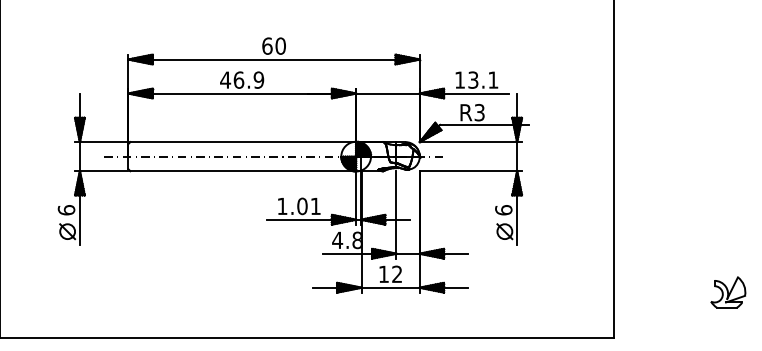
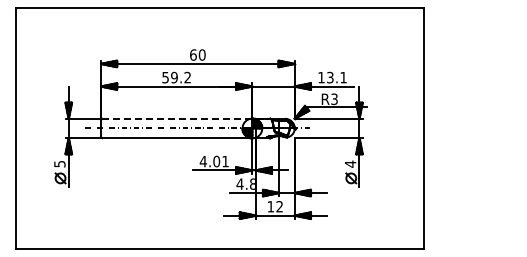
text: (241, 79) -> (176, 77), 46.9 -> 59.2
line: (241, 141) -> (176, 118), solid -> dashed
text: (281, 206) -> (202, 161), 1.01 -> 4.01
text: (66, 209) -> (59, 163), 6 -> 5
text: (503, 209) -> (350, 163), 6 -> 4
part: (727, 292) -> (499, 218), removed

